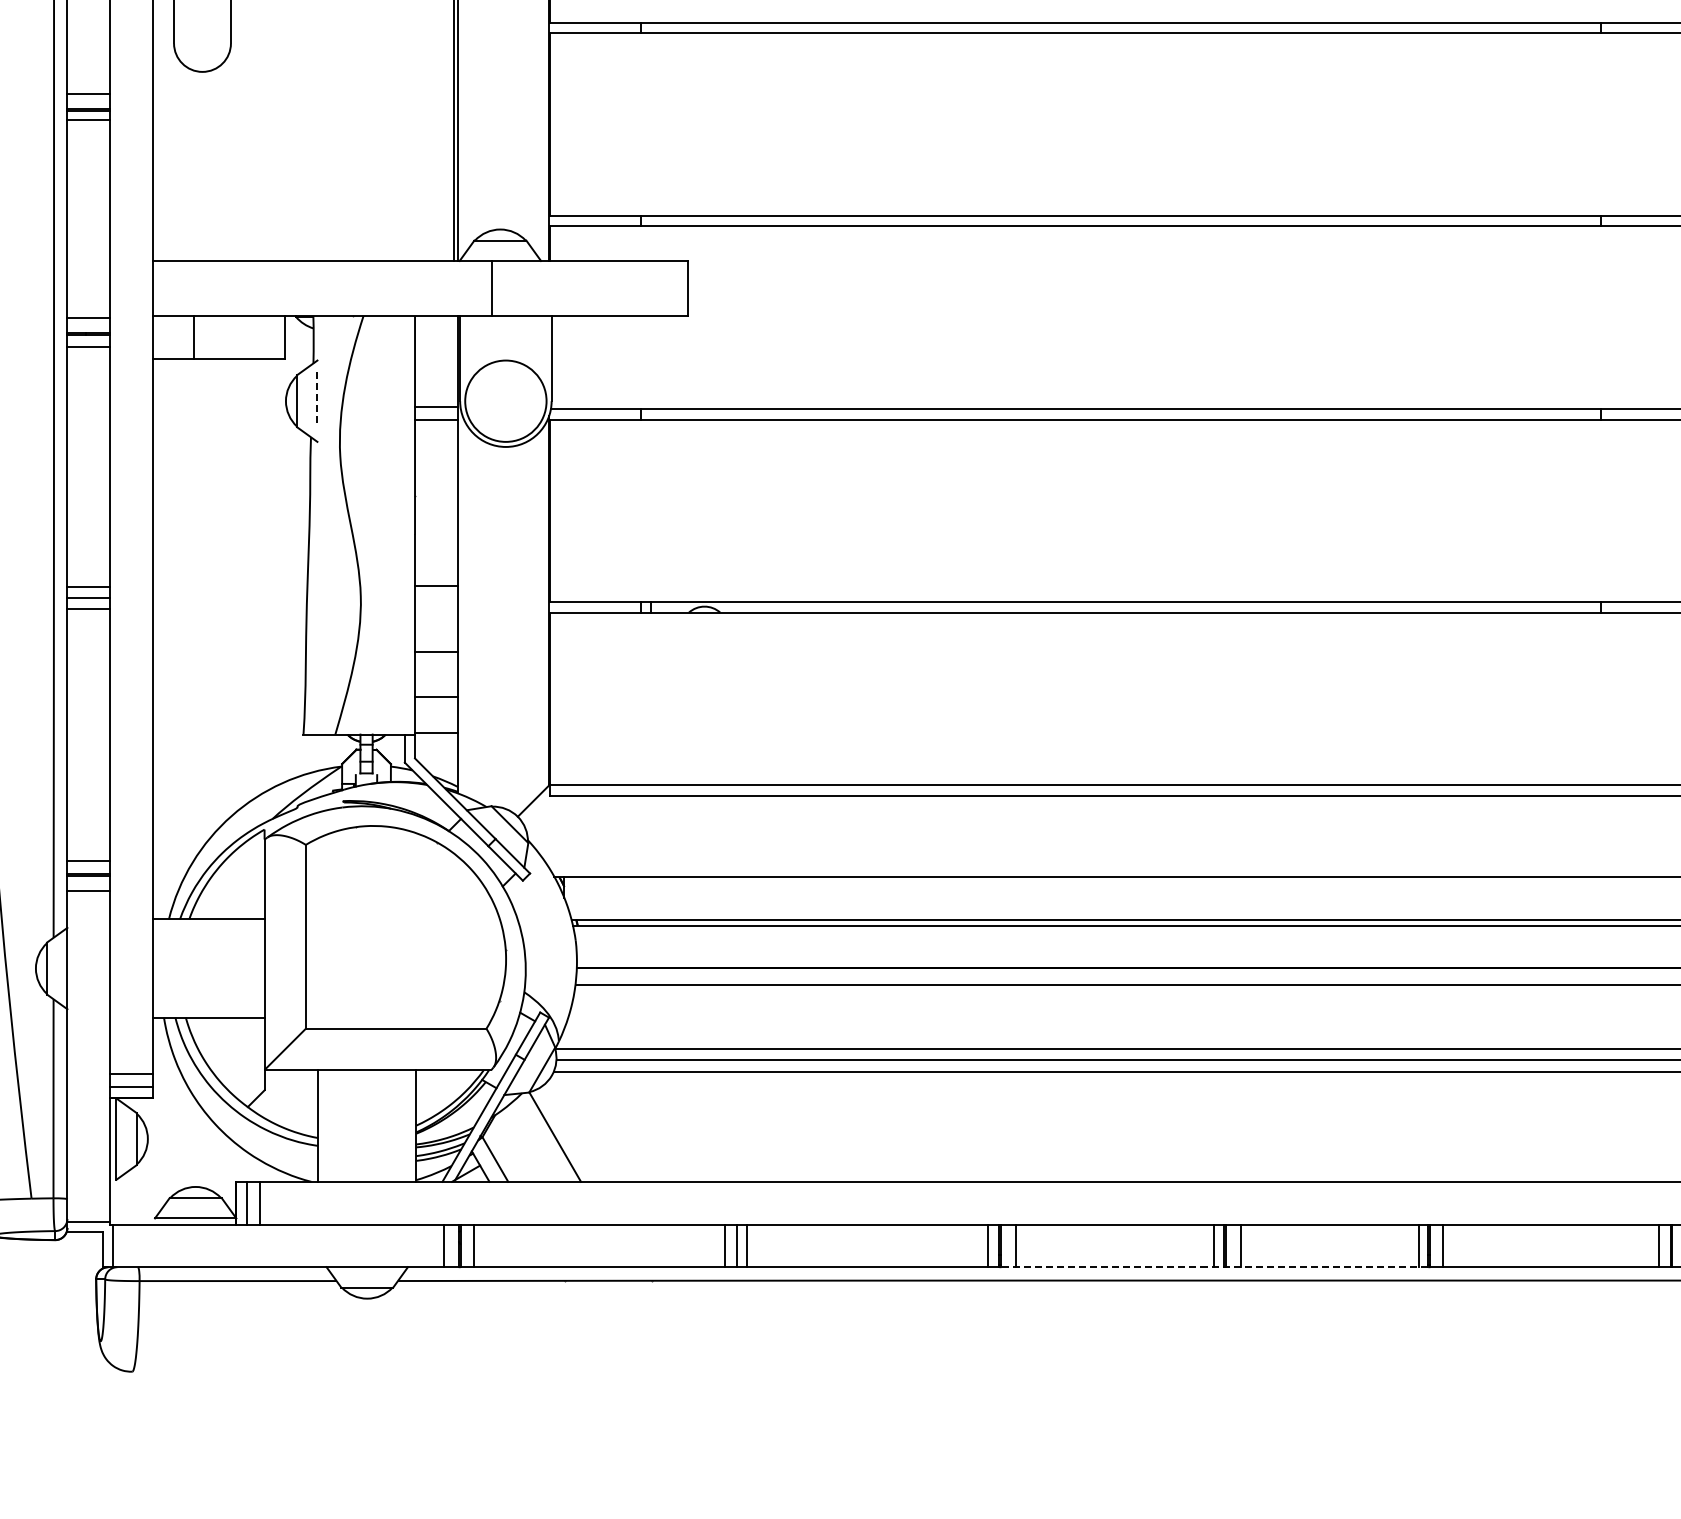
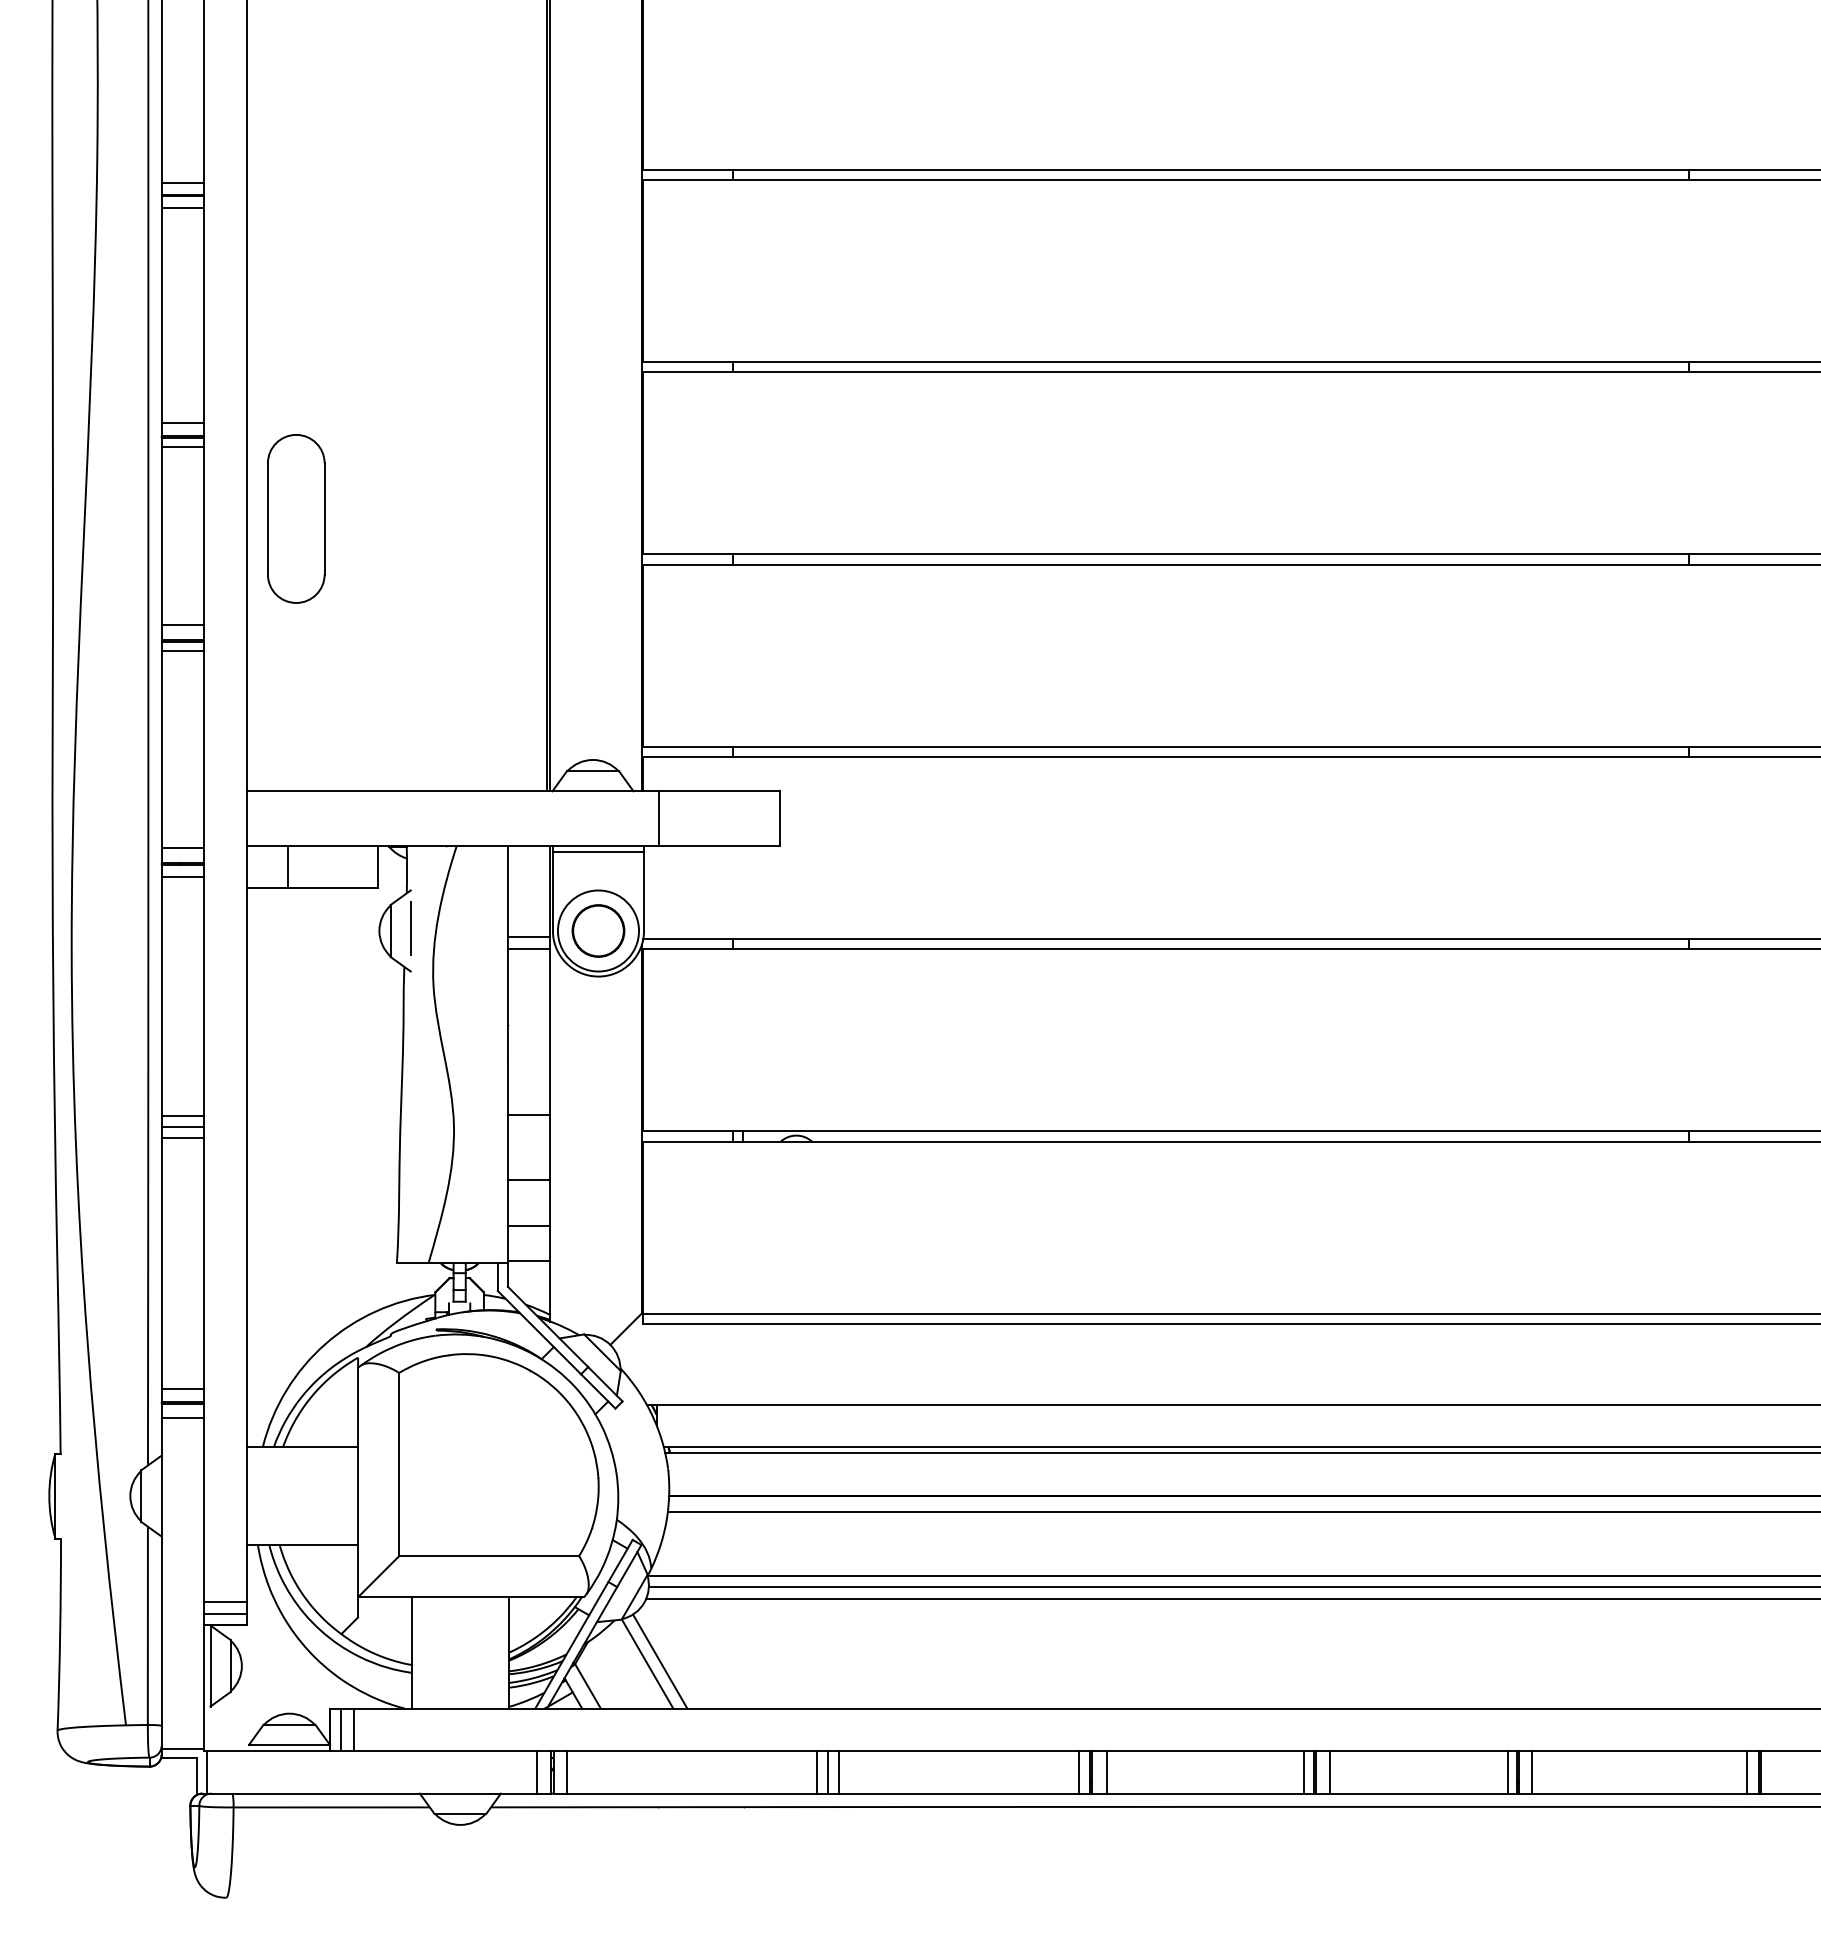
line: (491, 288) -> (659, 818), moved
line: (505, 322) -> (598, 852), added
line: (317, 398) -> (410, 928), dashed -> solid
part: (505, 400) -> (598, 930), added
line: (568, 1134) -> (660, 1661), added
line: (1214, 1267) -> (1304, 1793), dashed -> solid

